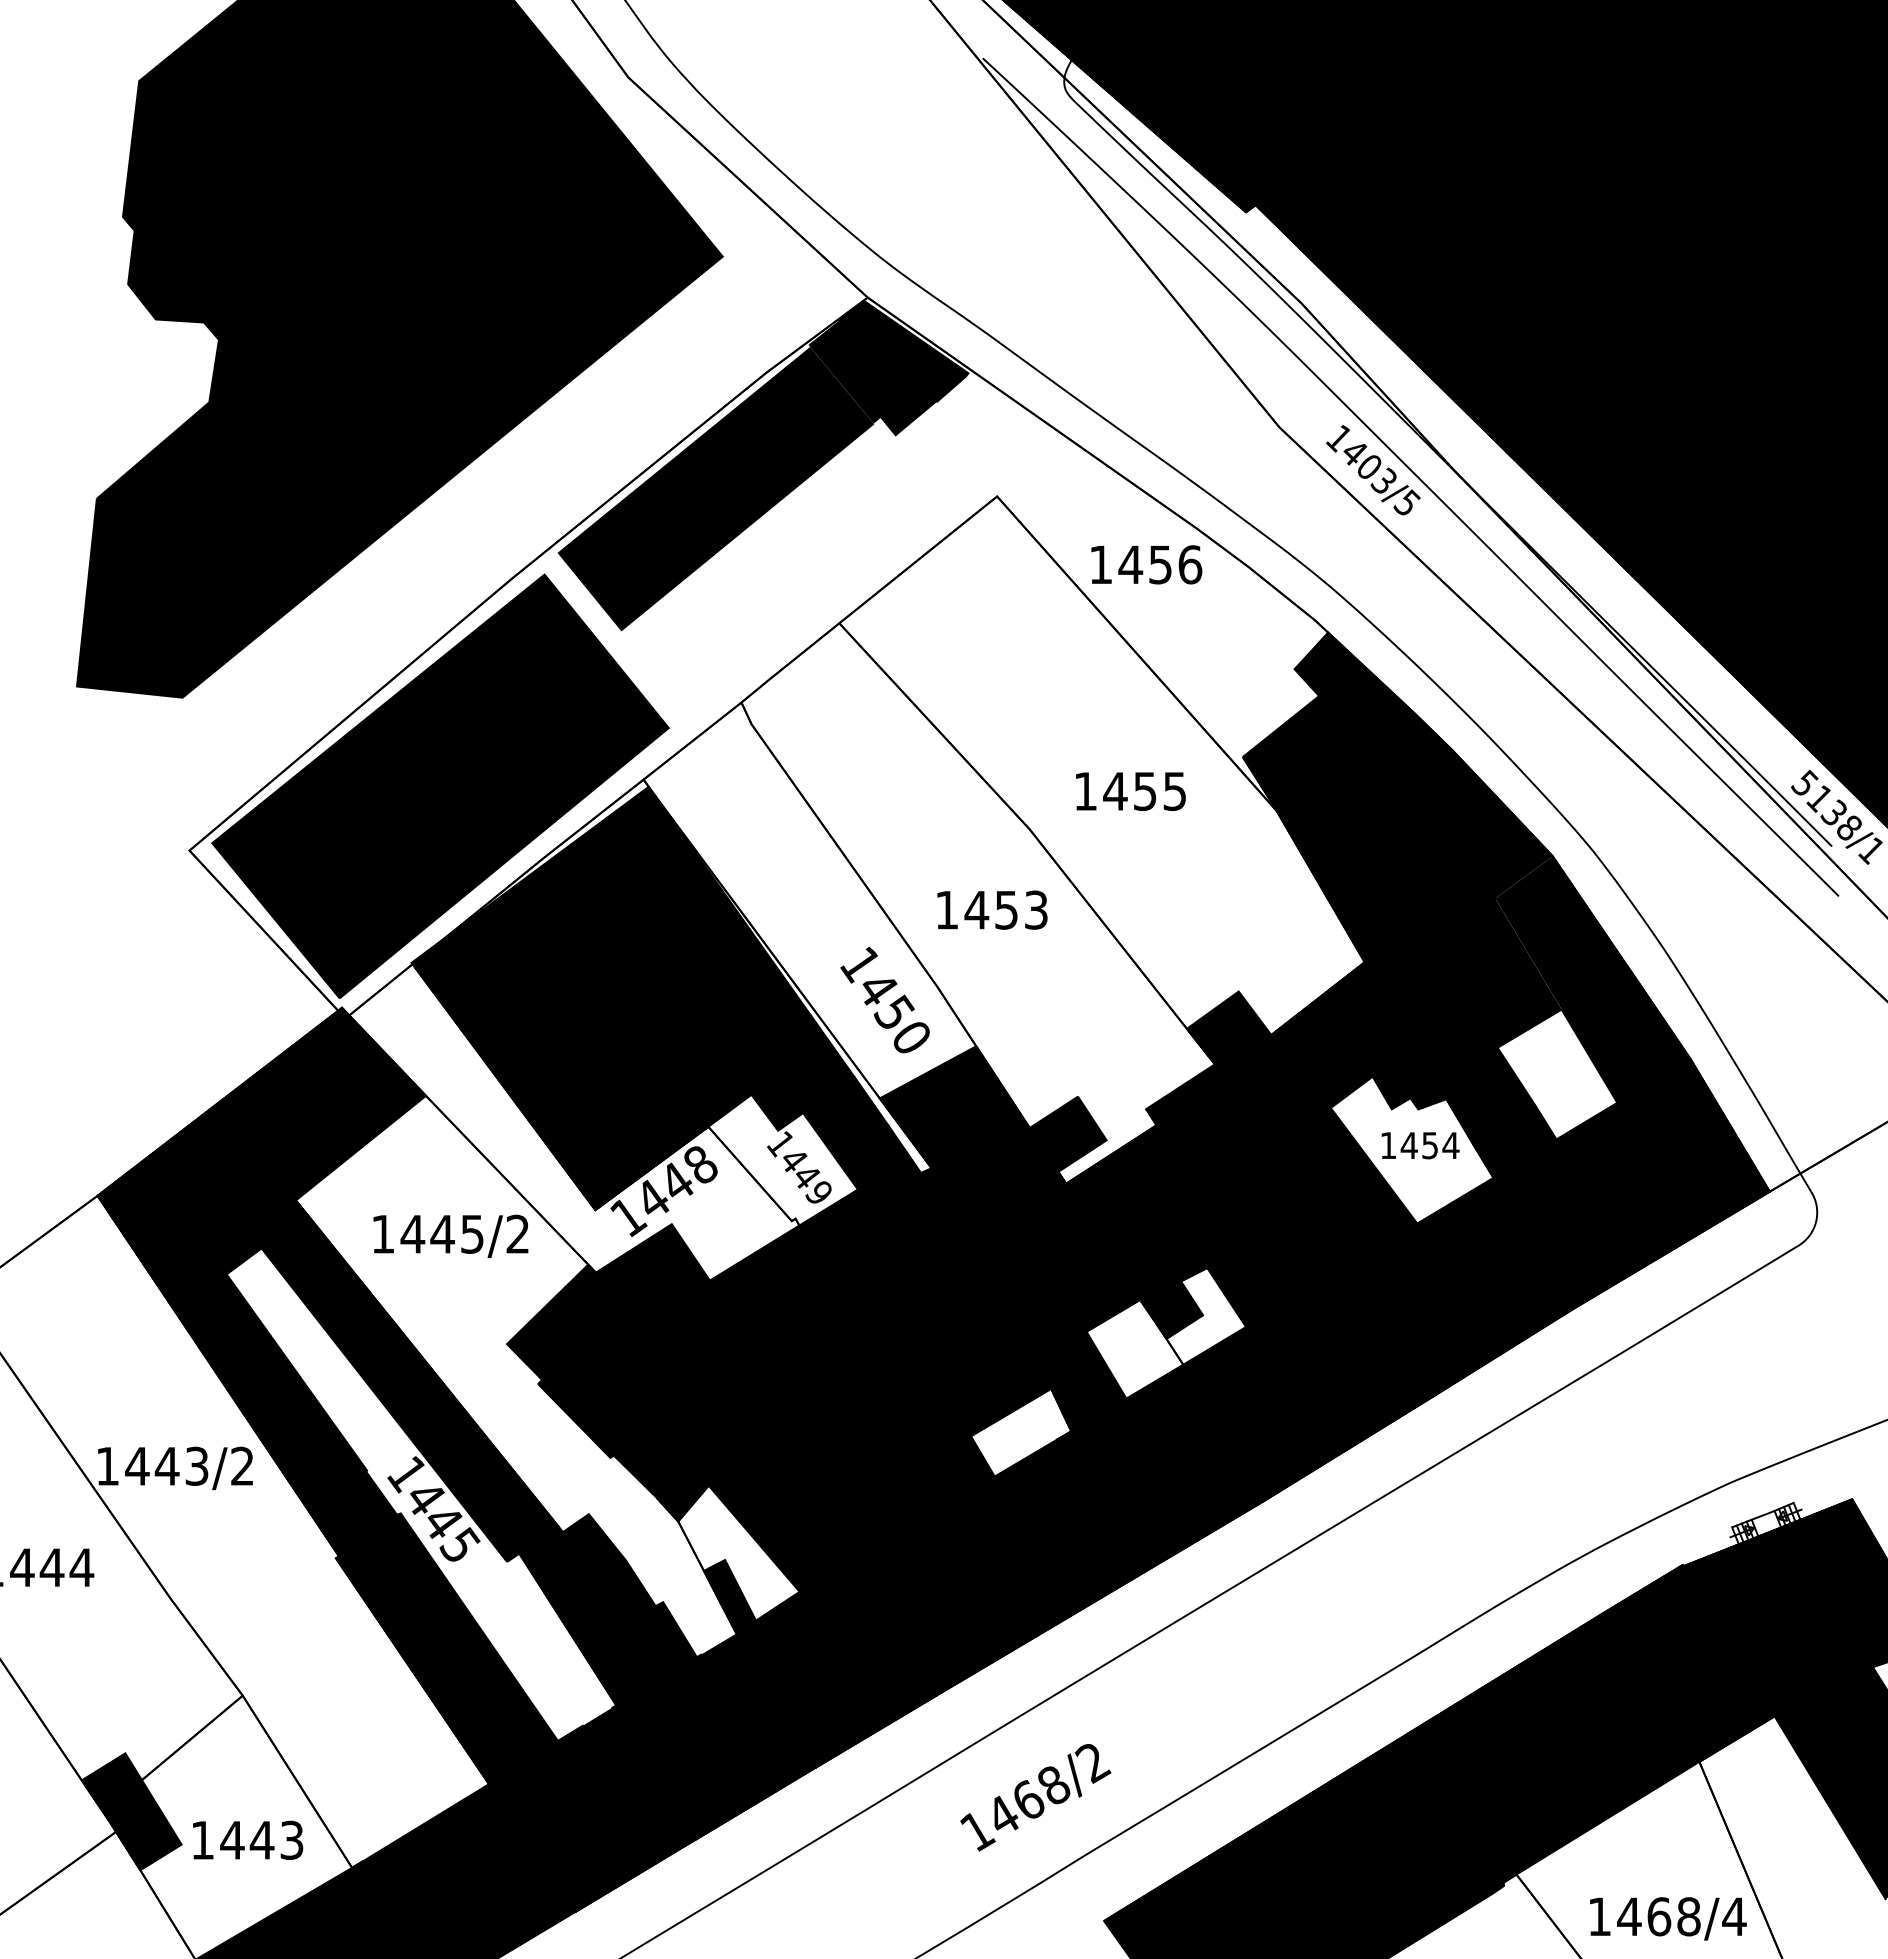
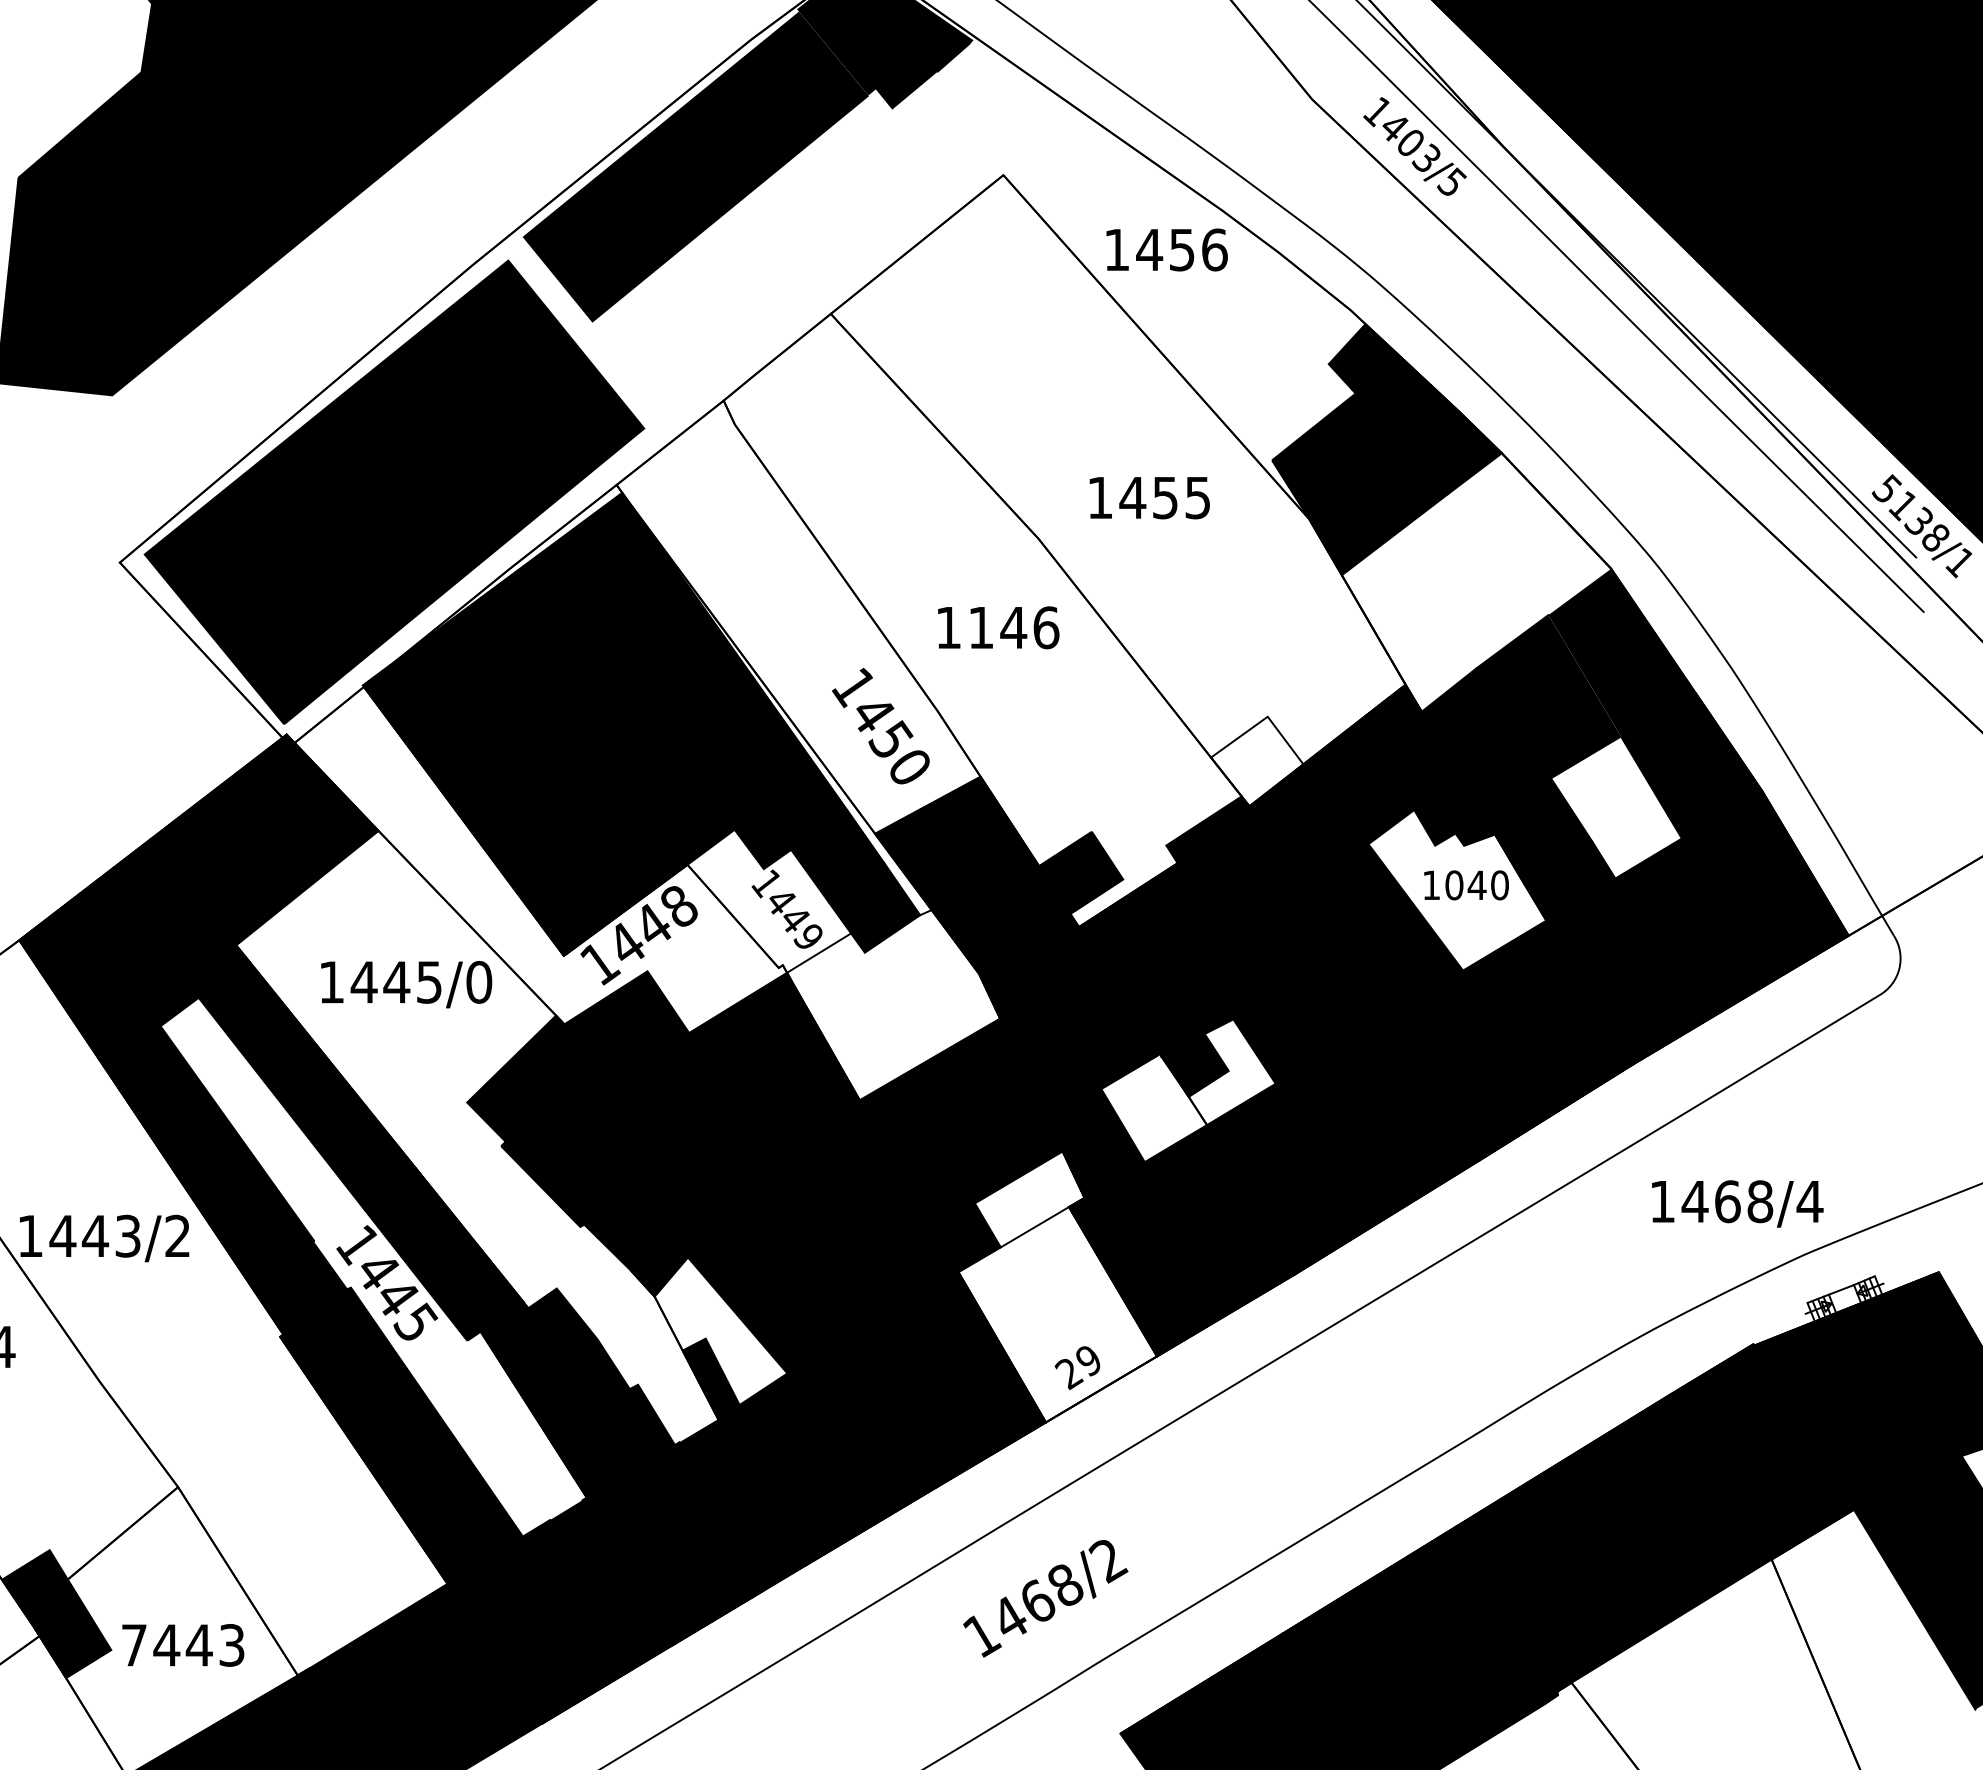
fill: (1429, 868) -> (1476, 582), removed
text: (1006, 909) -> (1013, 627), 1453 -> 1146
fill: (1228, 1032) -> (1256, 761), removed
text: (1429, 1145) -> (1476, 885), 1454 -> 1040
text: (517, 1233) -> (478, 981), 1445/2 -> 1445/0
fill: (896, 1255) -> (893, 1005), removed
fill: (1046, 1537) -> (1057, 1314), removed
text: (202, 1840) -> (134, 1645), 1443 -> 7443
text: (1668, 1918) -> (1737, 1203), moved

